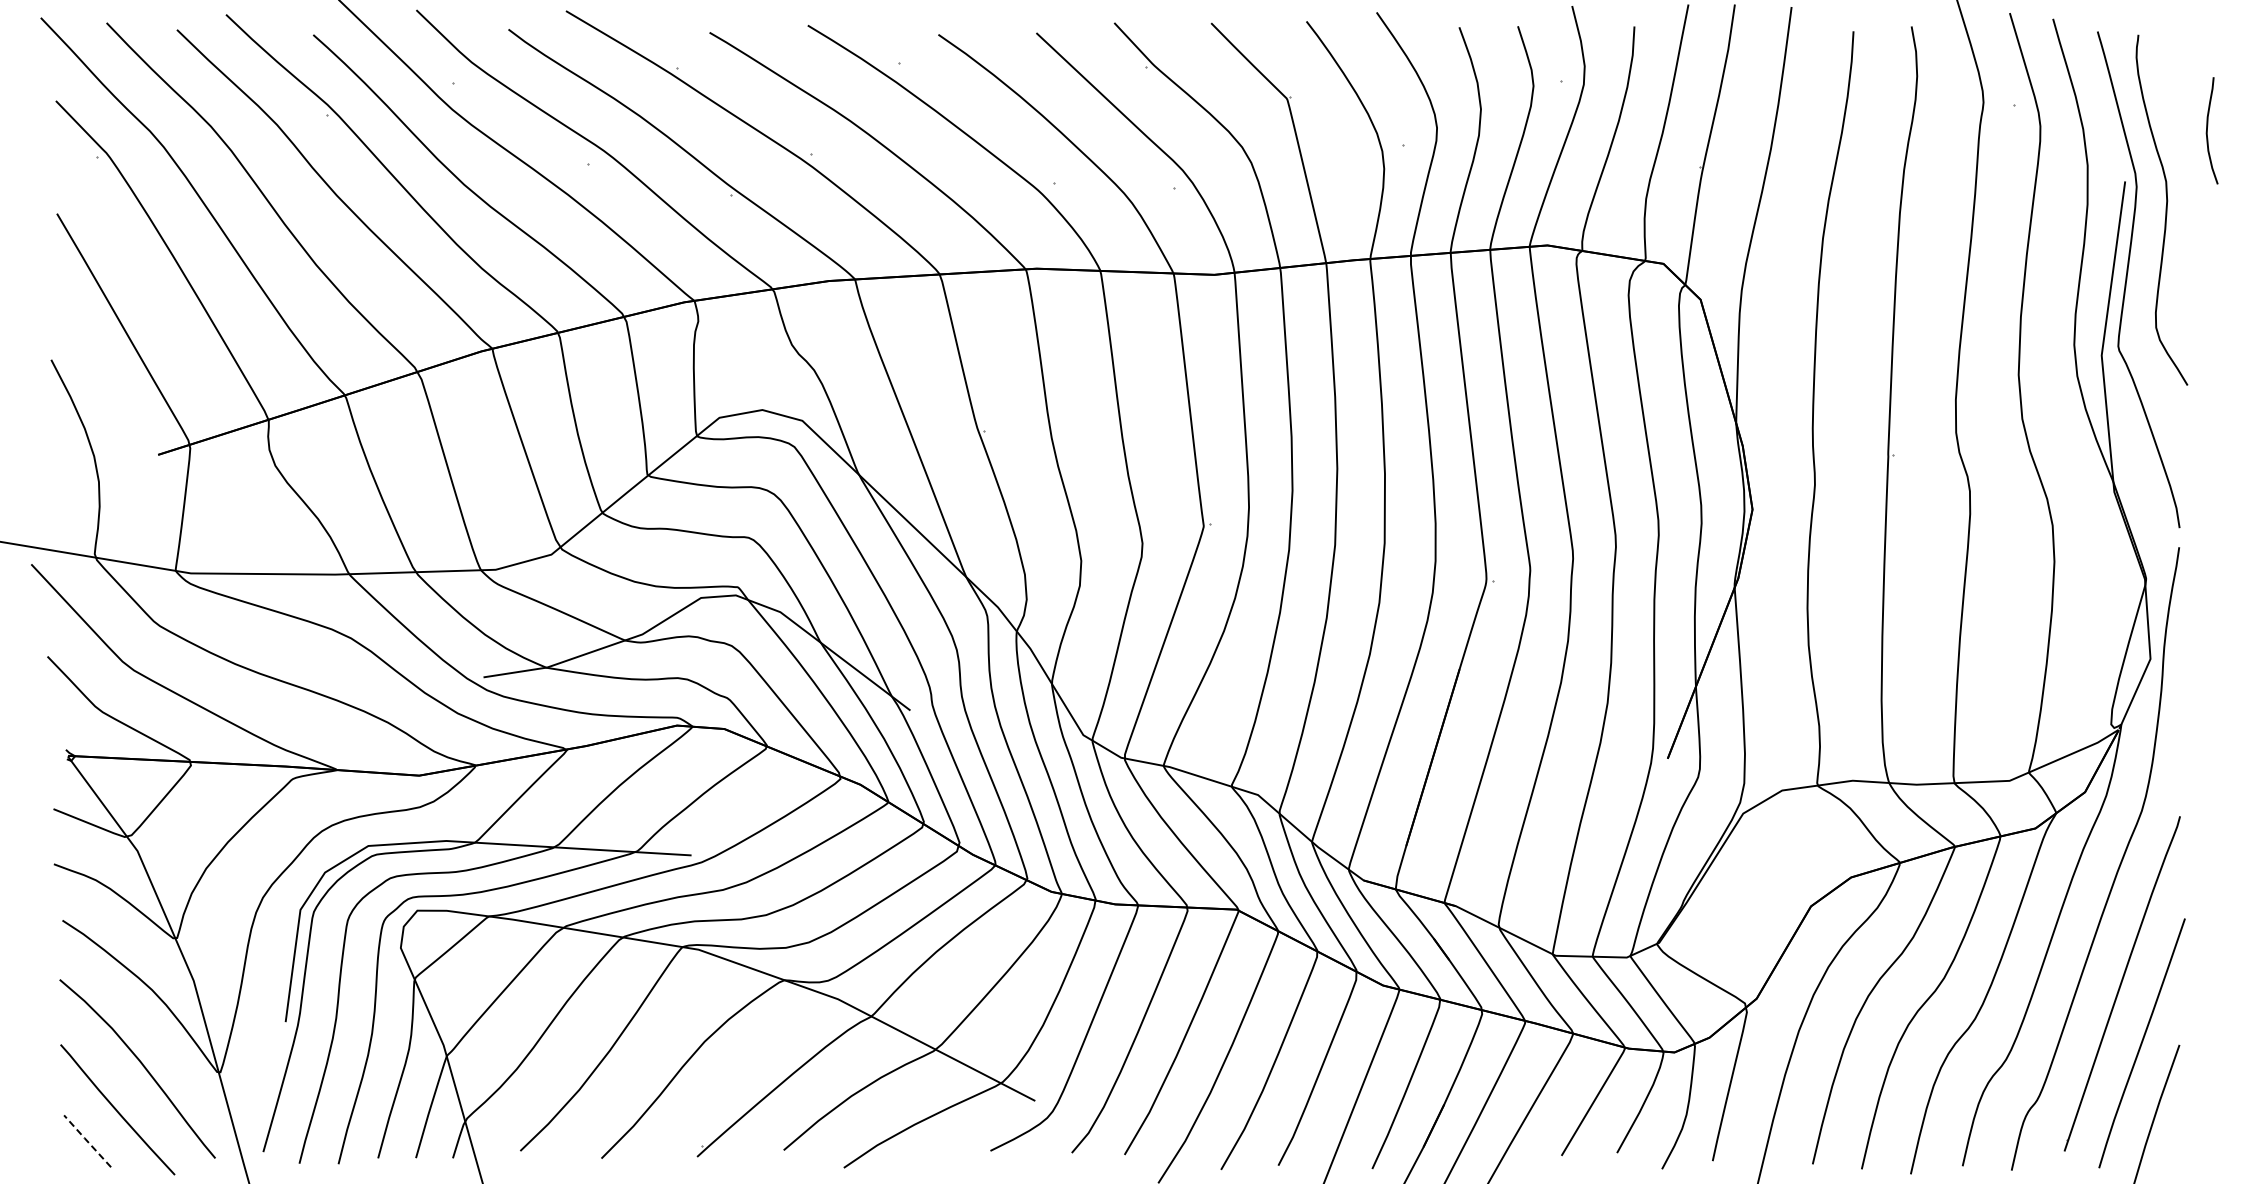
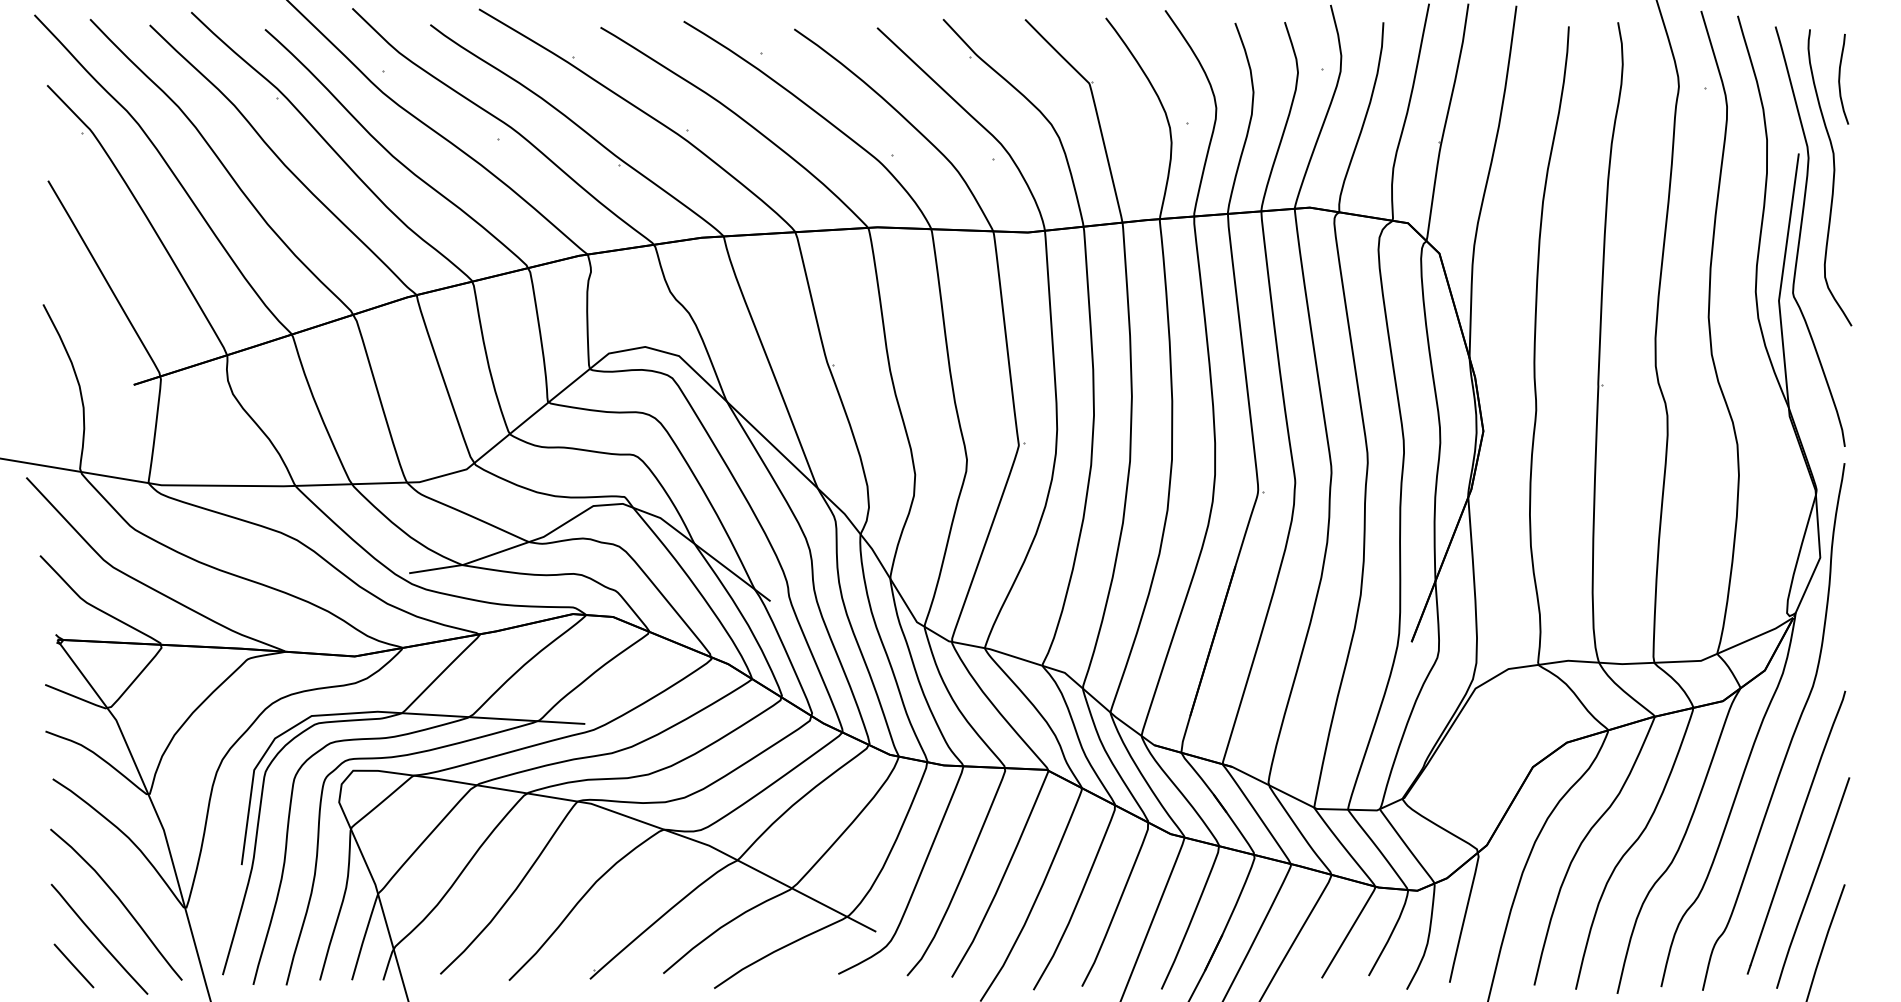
curve: (2207, 130) -> (1839, 79), moved
line: (87, 1141) -> (73, 966), dashed -> solid

